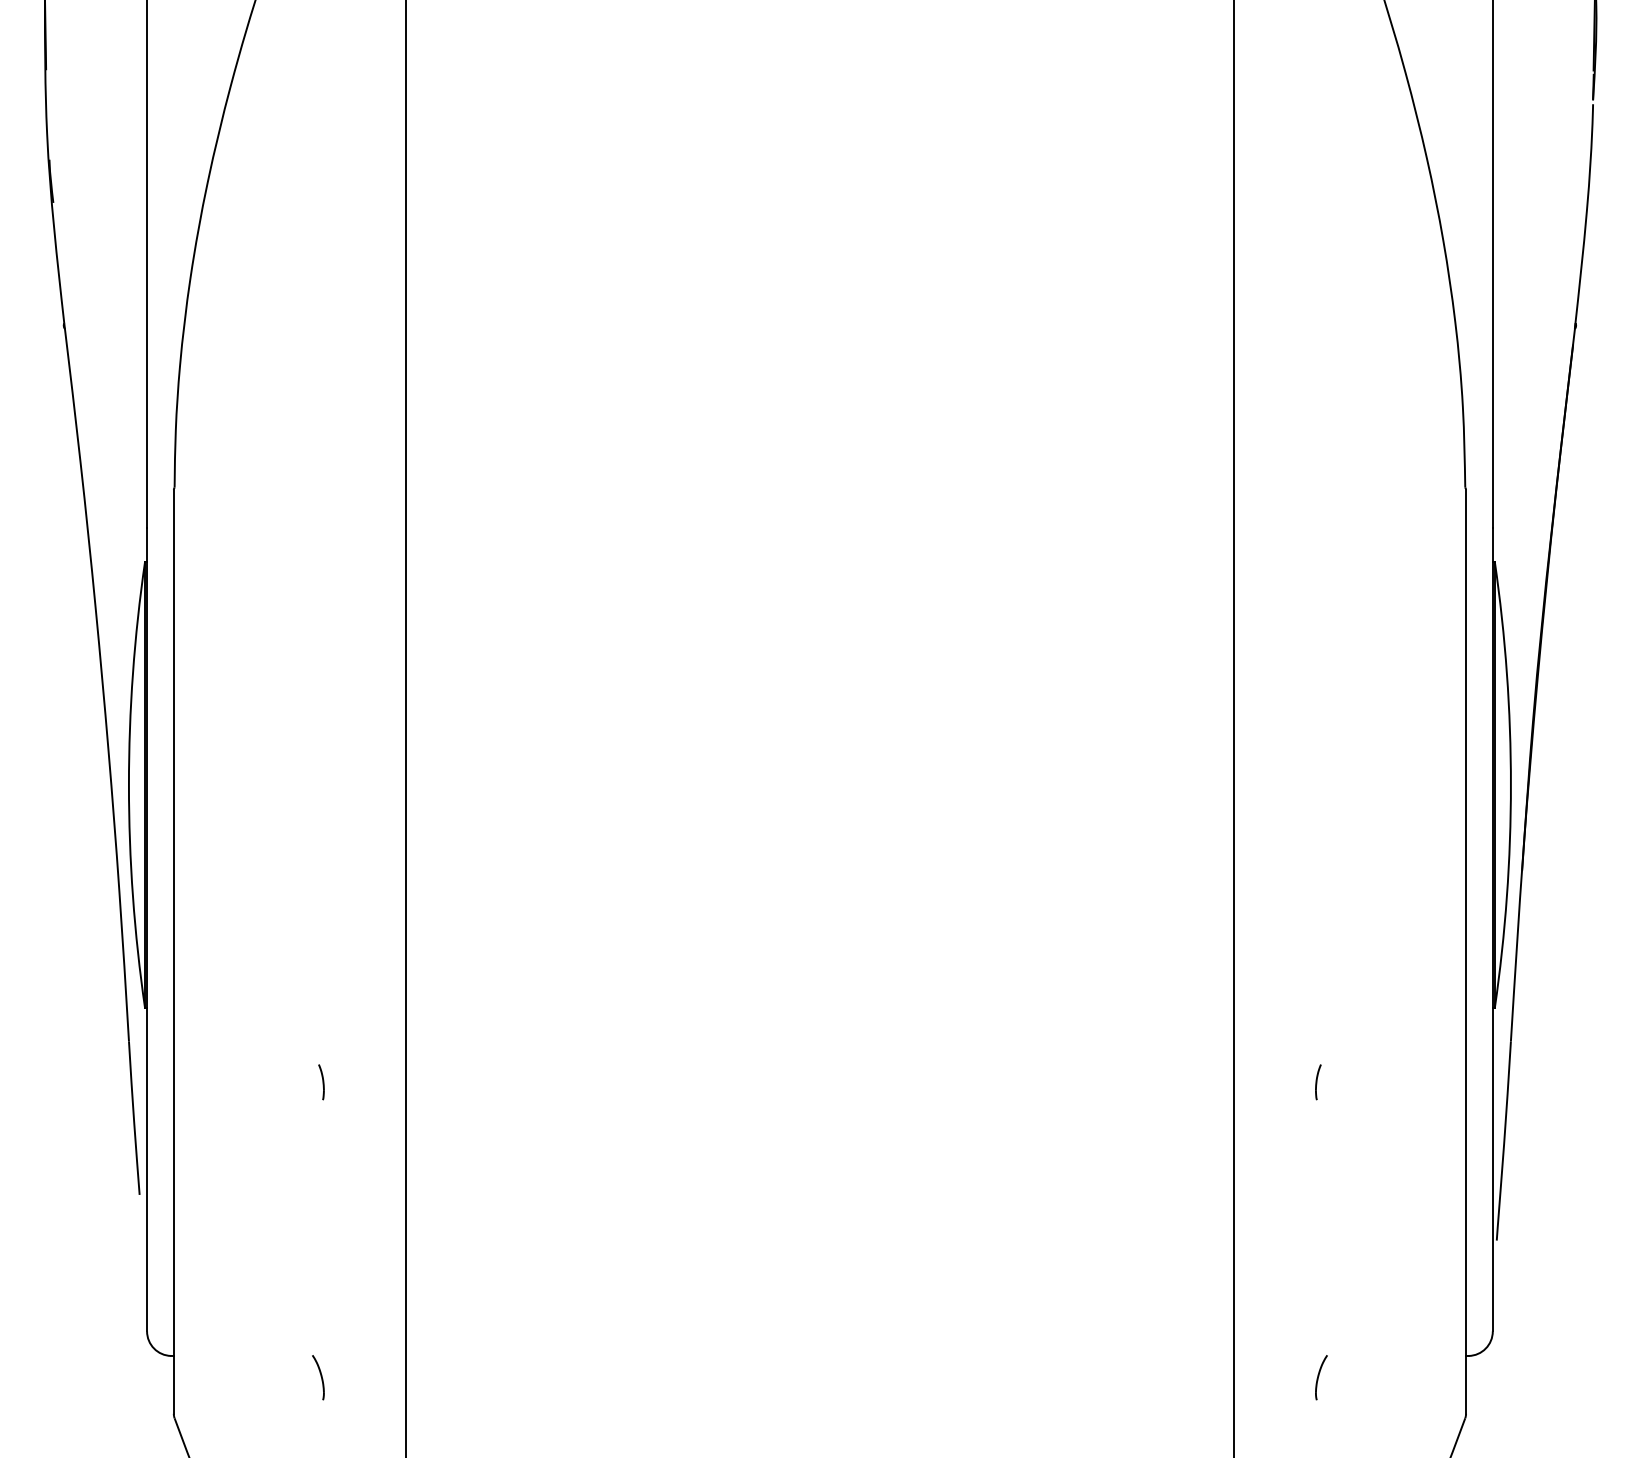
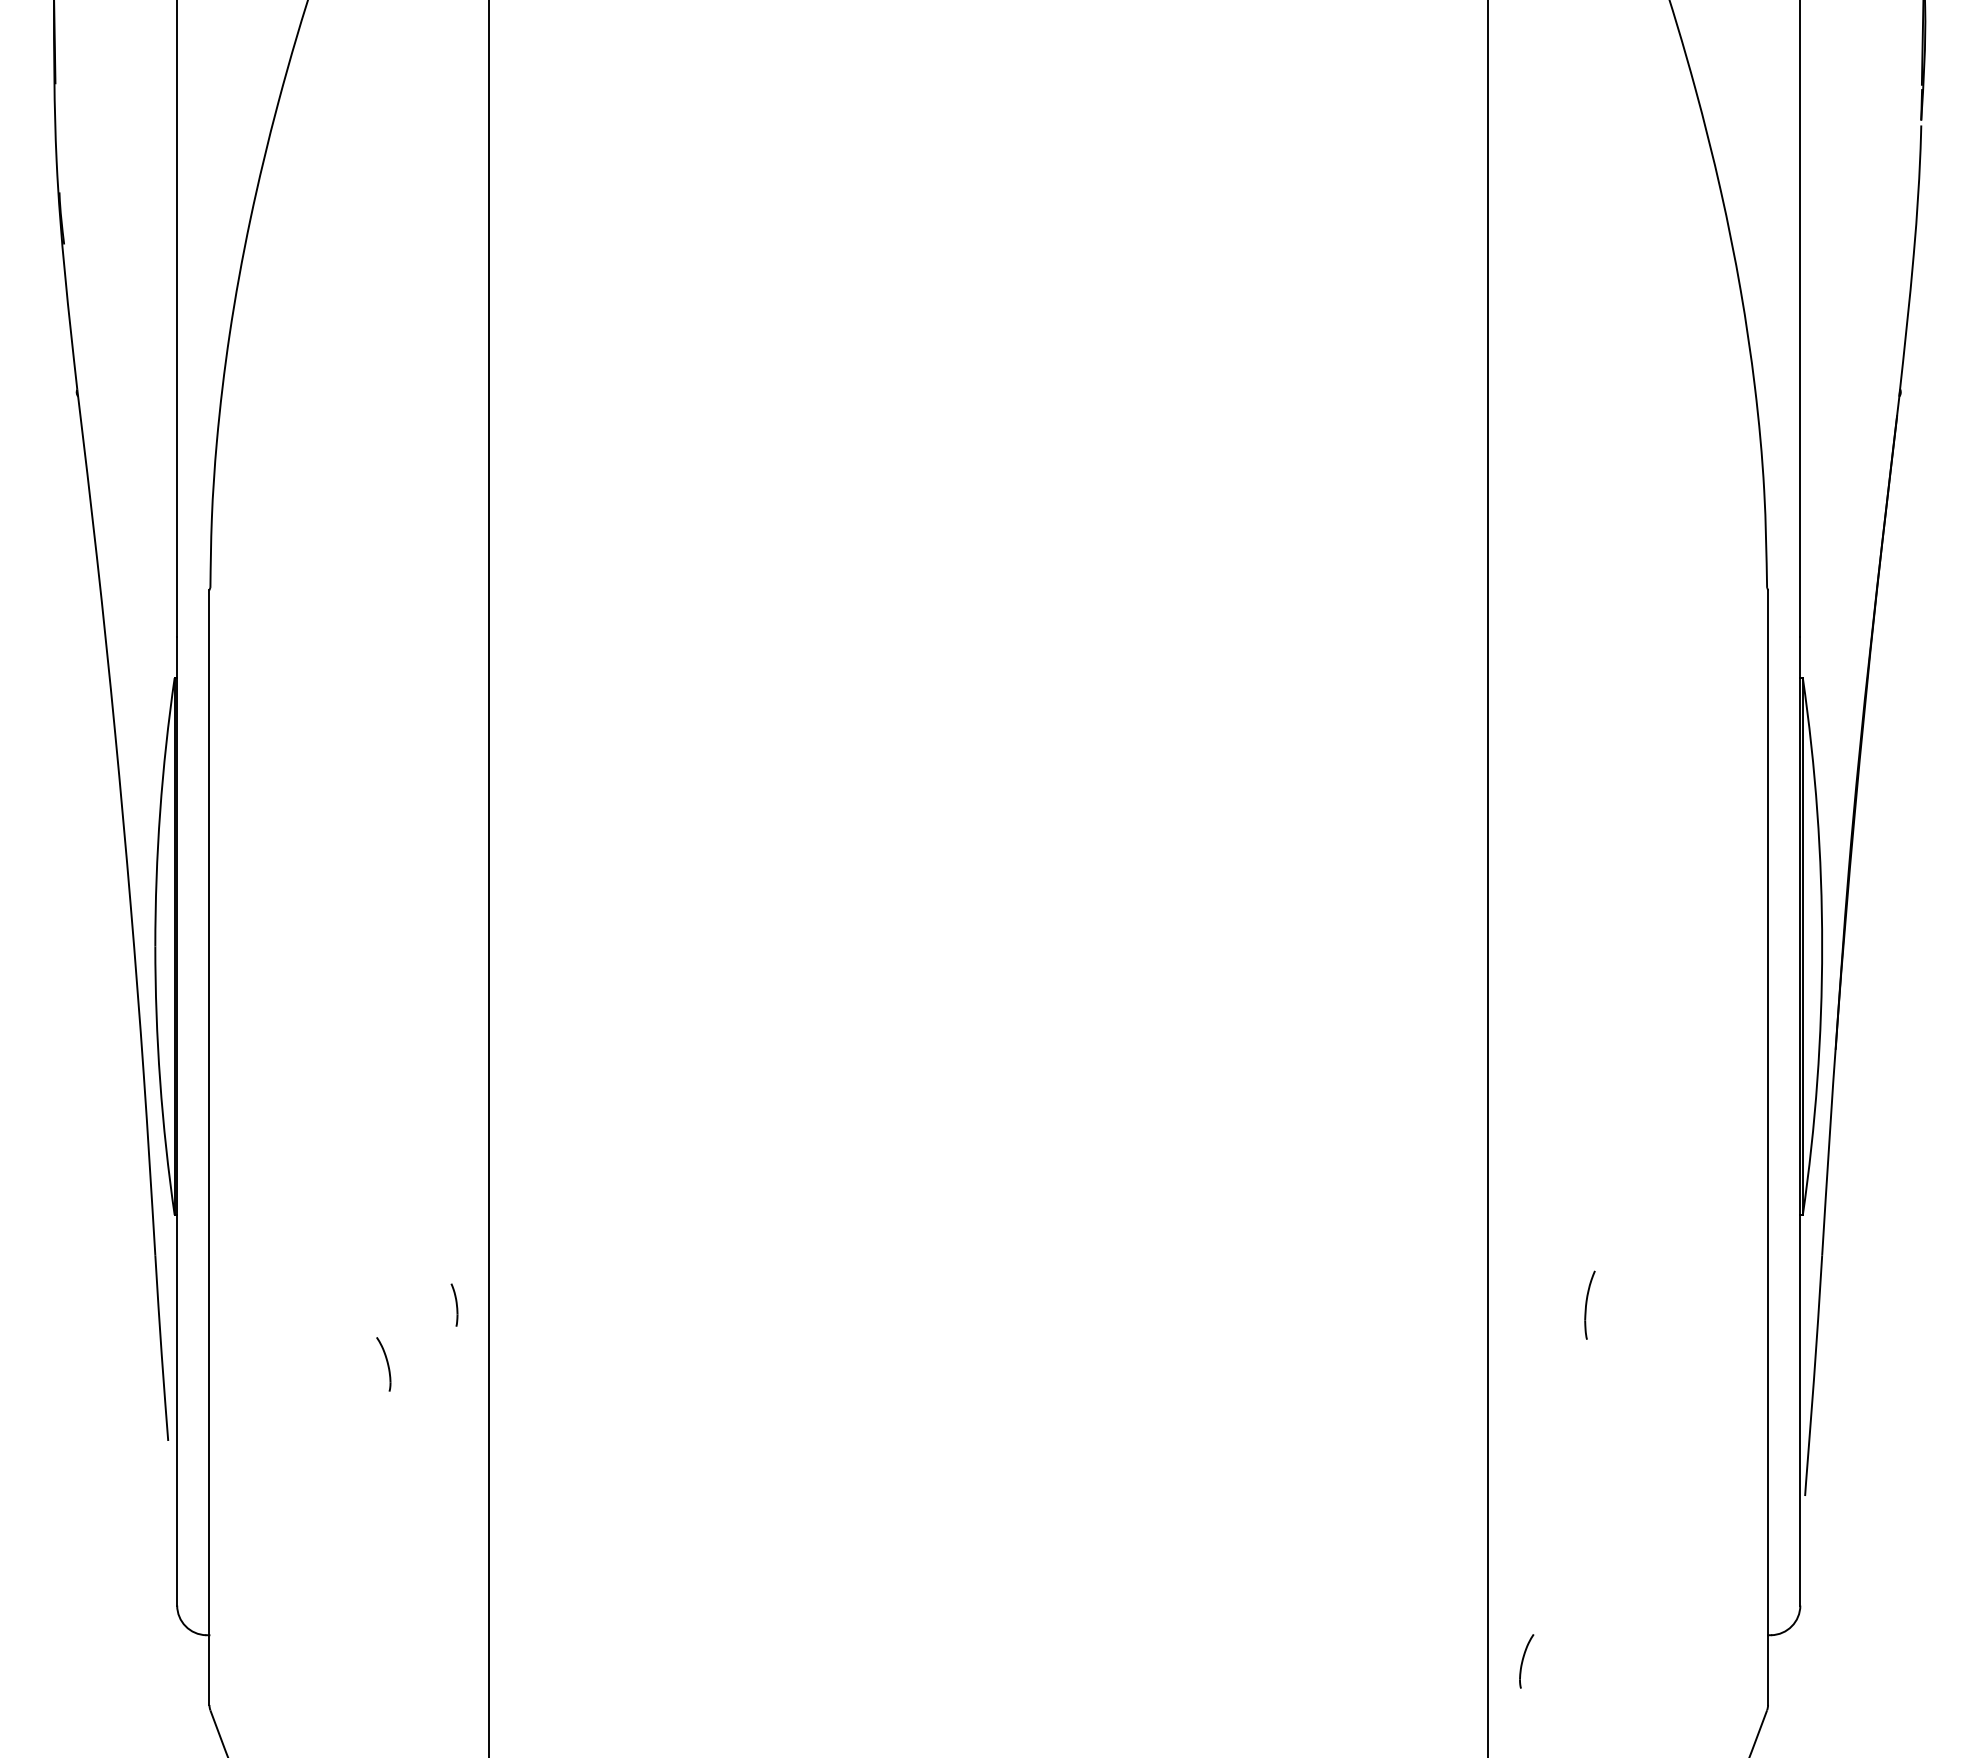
part: (321, 1081) -> (454, 1304), moved
part: (1318, 1081) -> (1589, 1304), size x1.6
part: (318, 1377) -> (383, 1364), moved
part: (1321, 1377) -> (1526, 1661), moved

